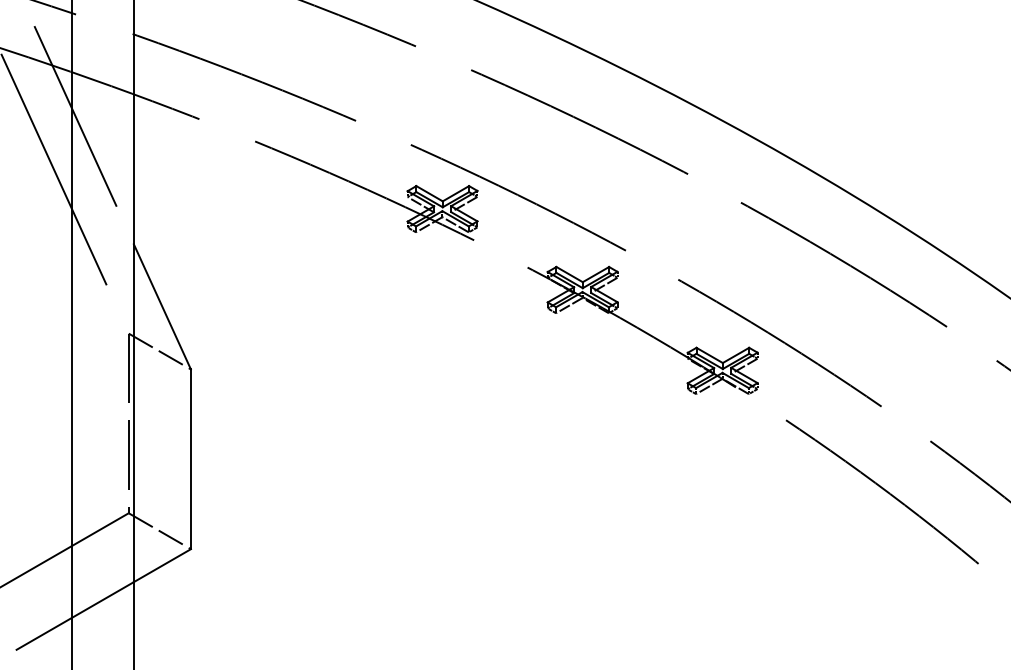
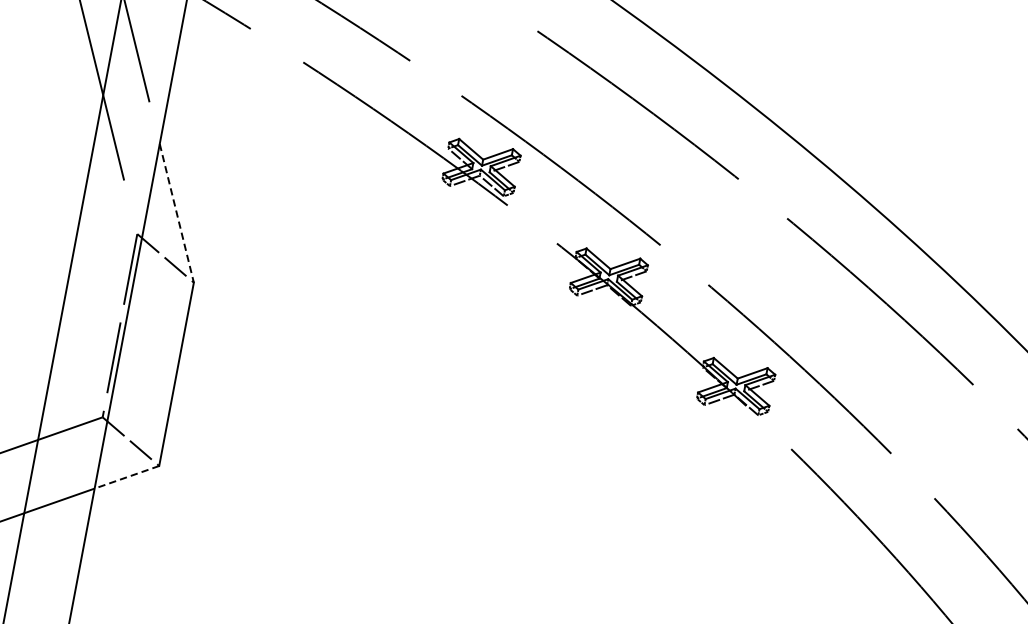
line: (162, 306) -> (176, 212), solid -> dashed
line: (162, 565) -> (127, 477), solid -> dashed

